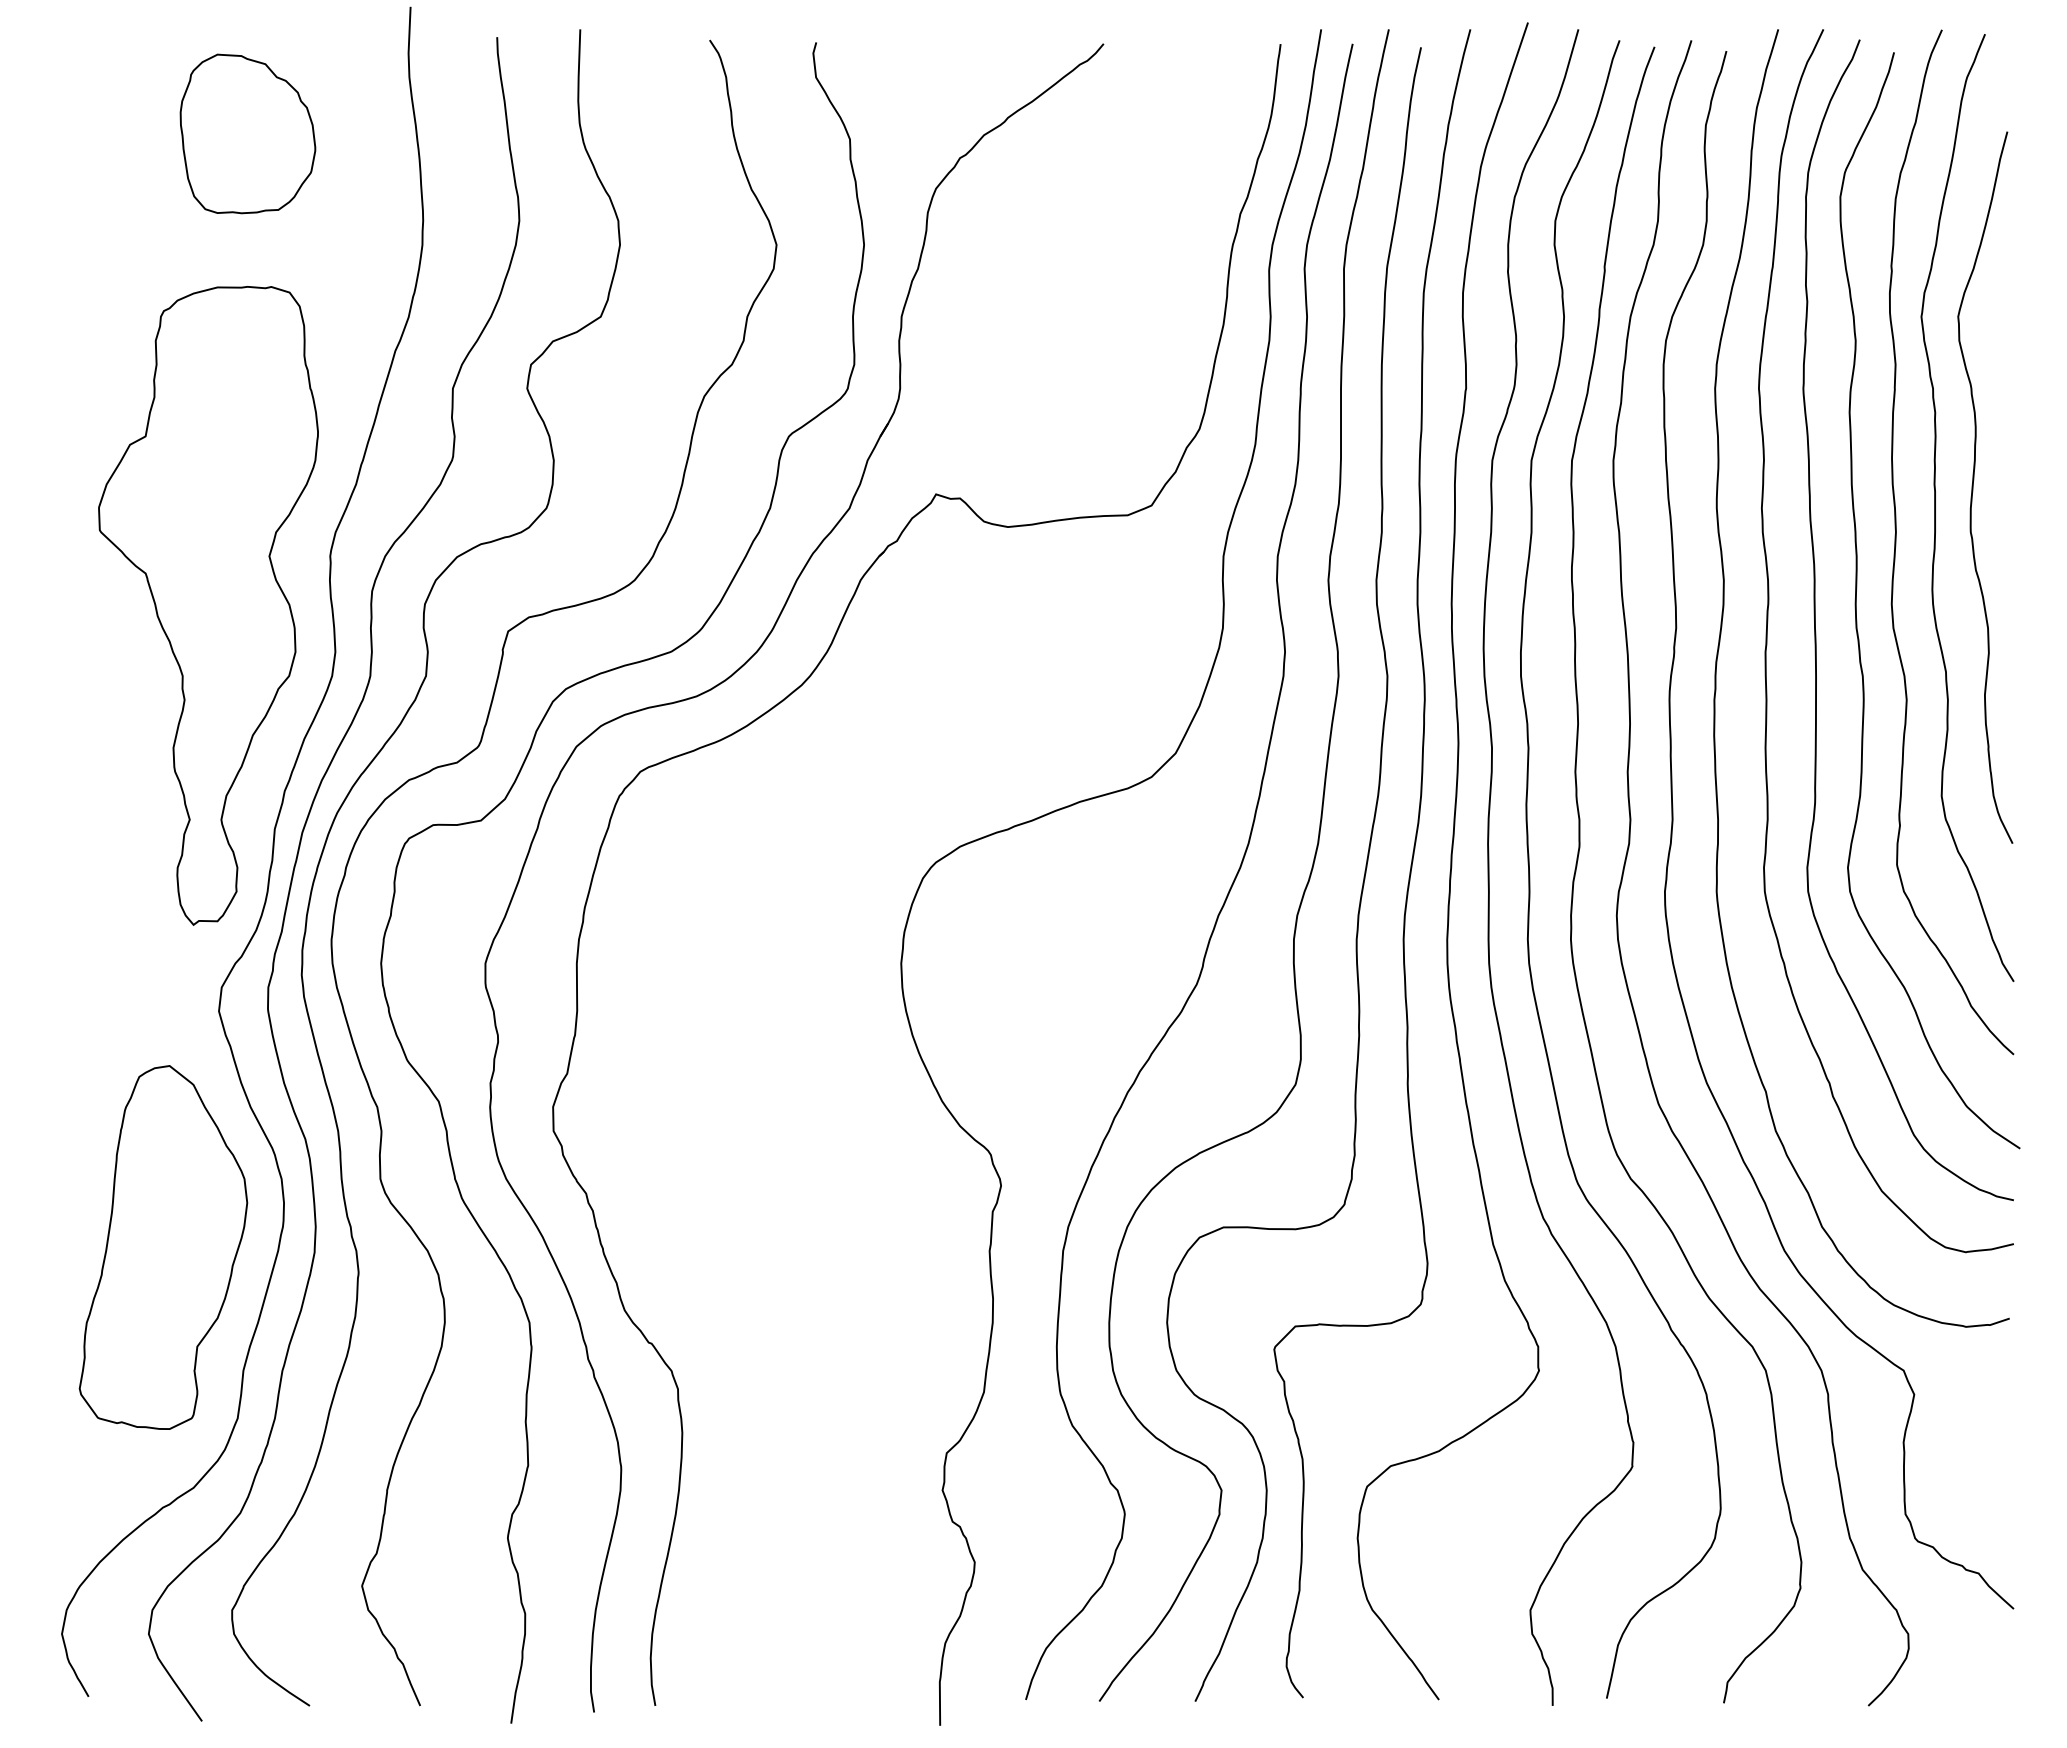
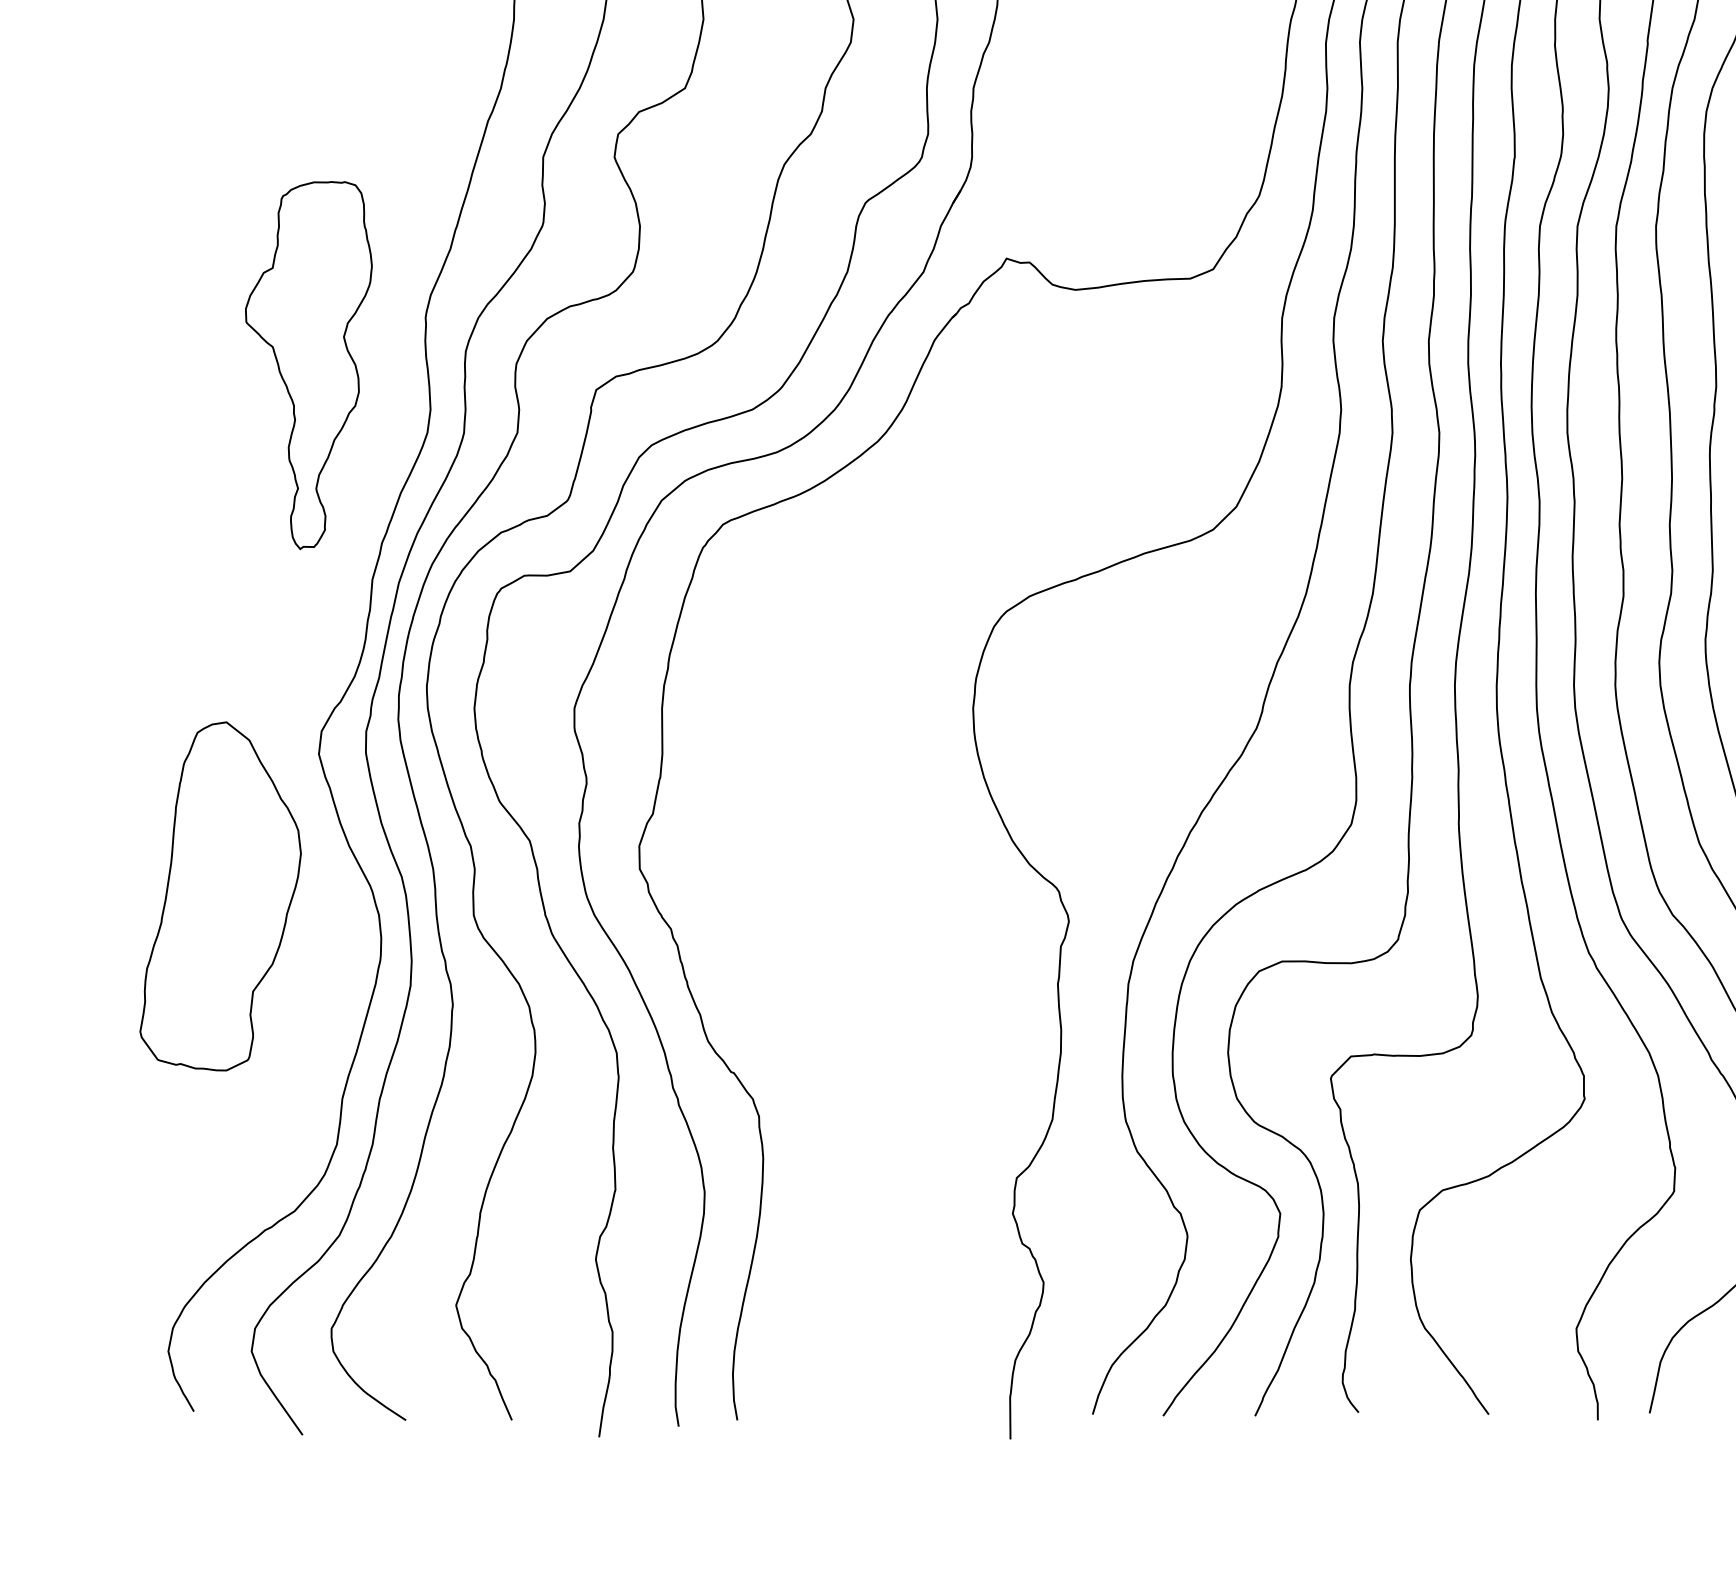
part: (208, 605) -> (308, 365), size x0.6
part: (163, 1247) -> (220, 896), moved

